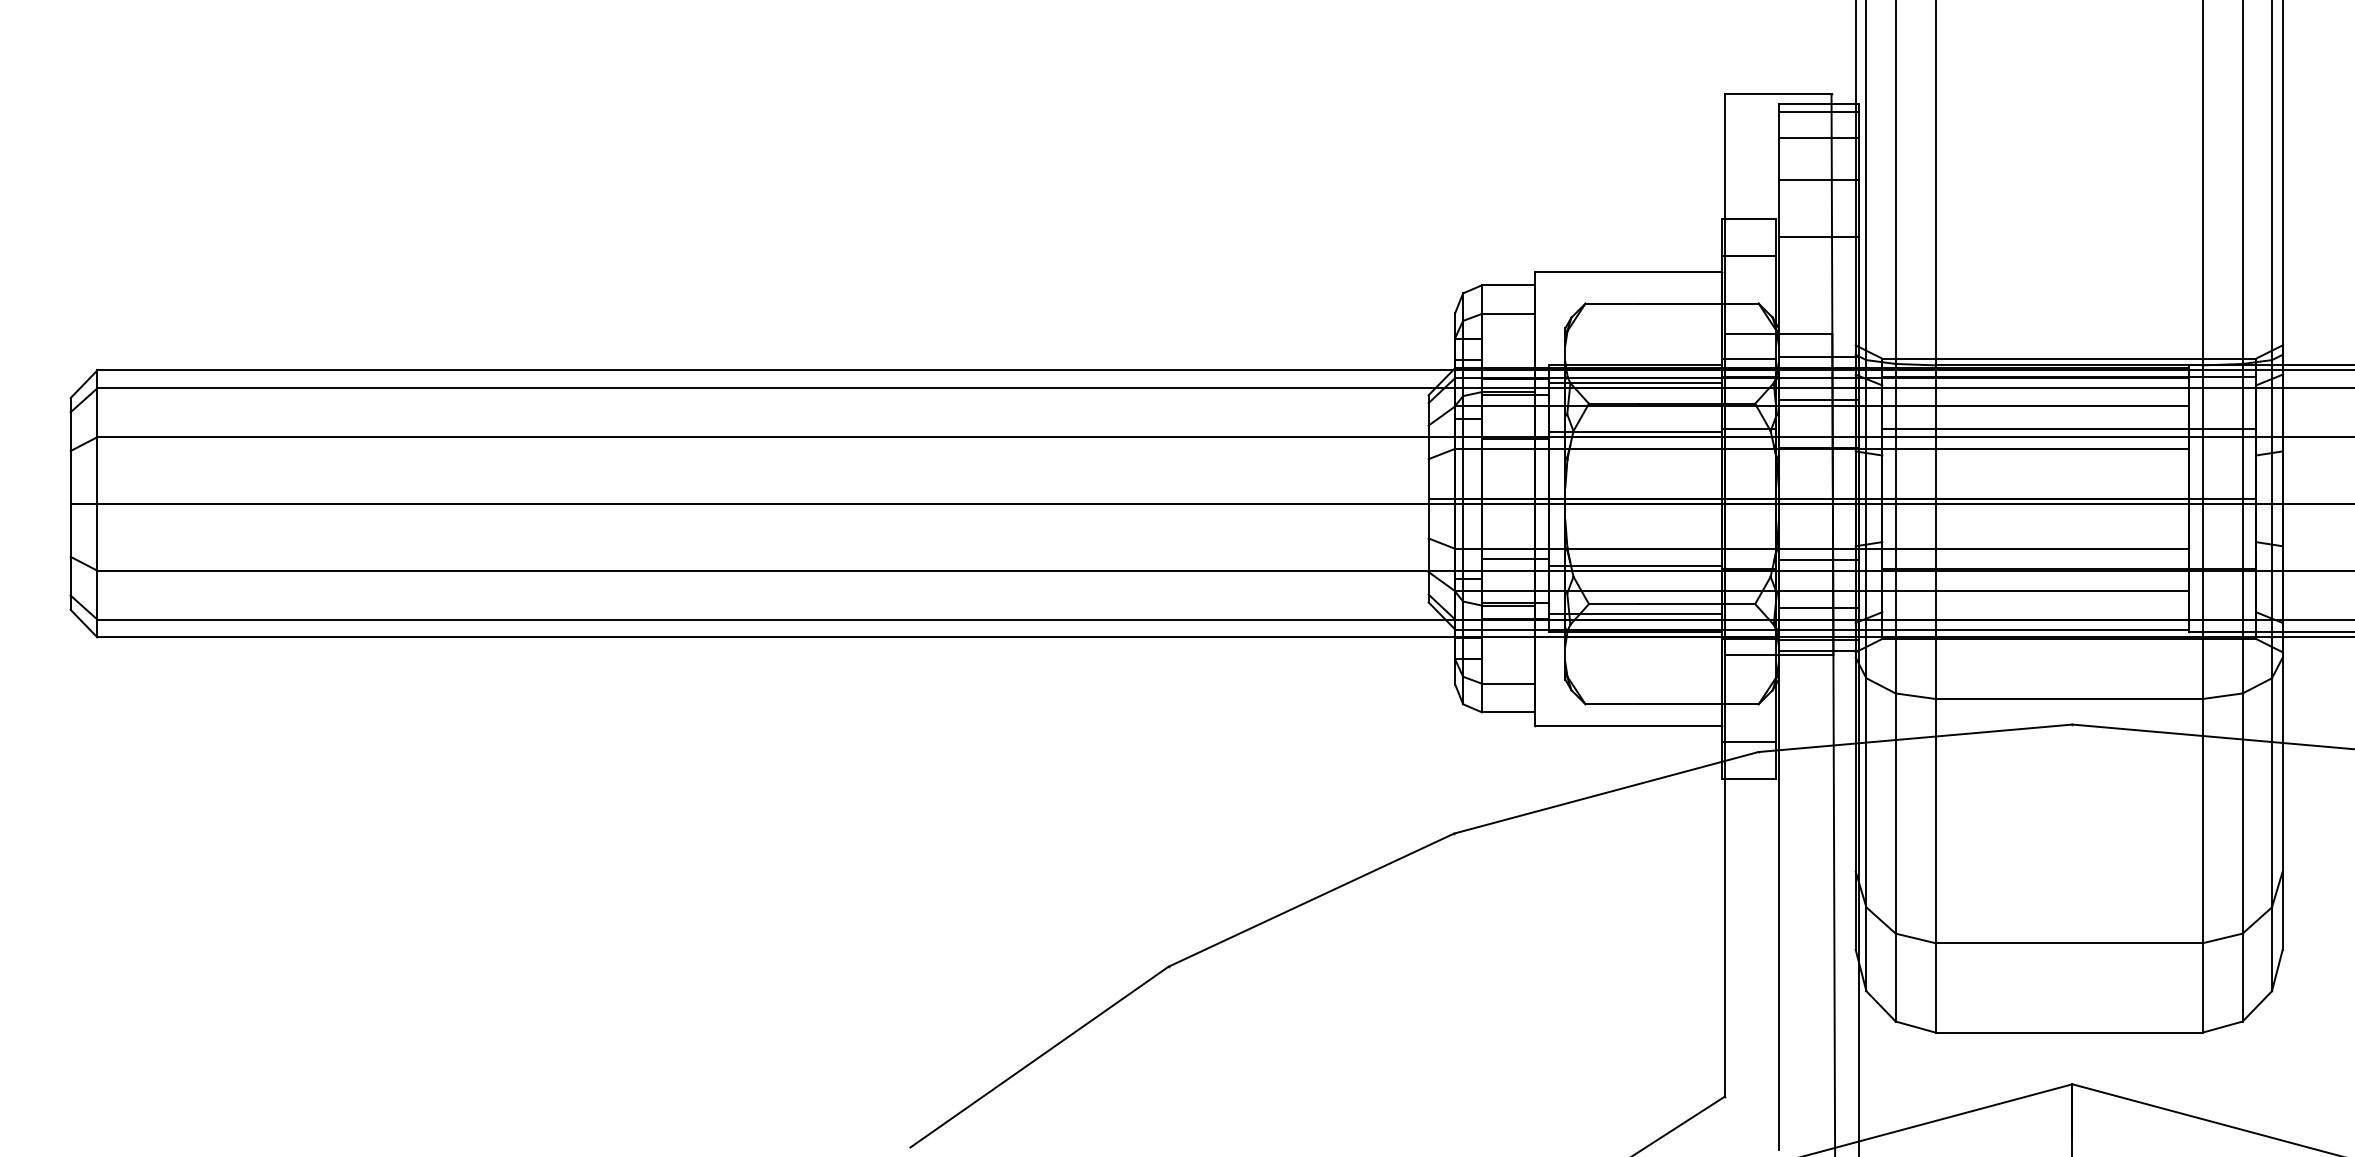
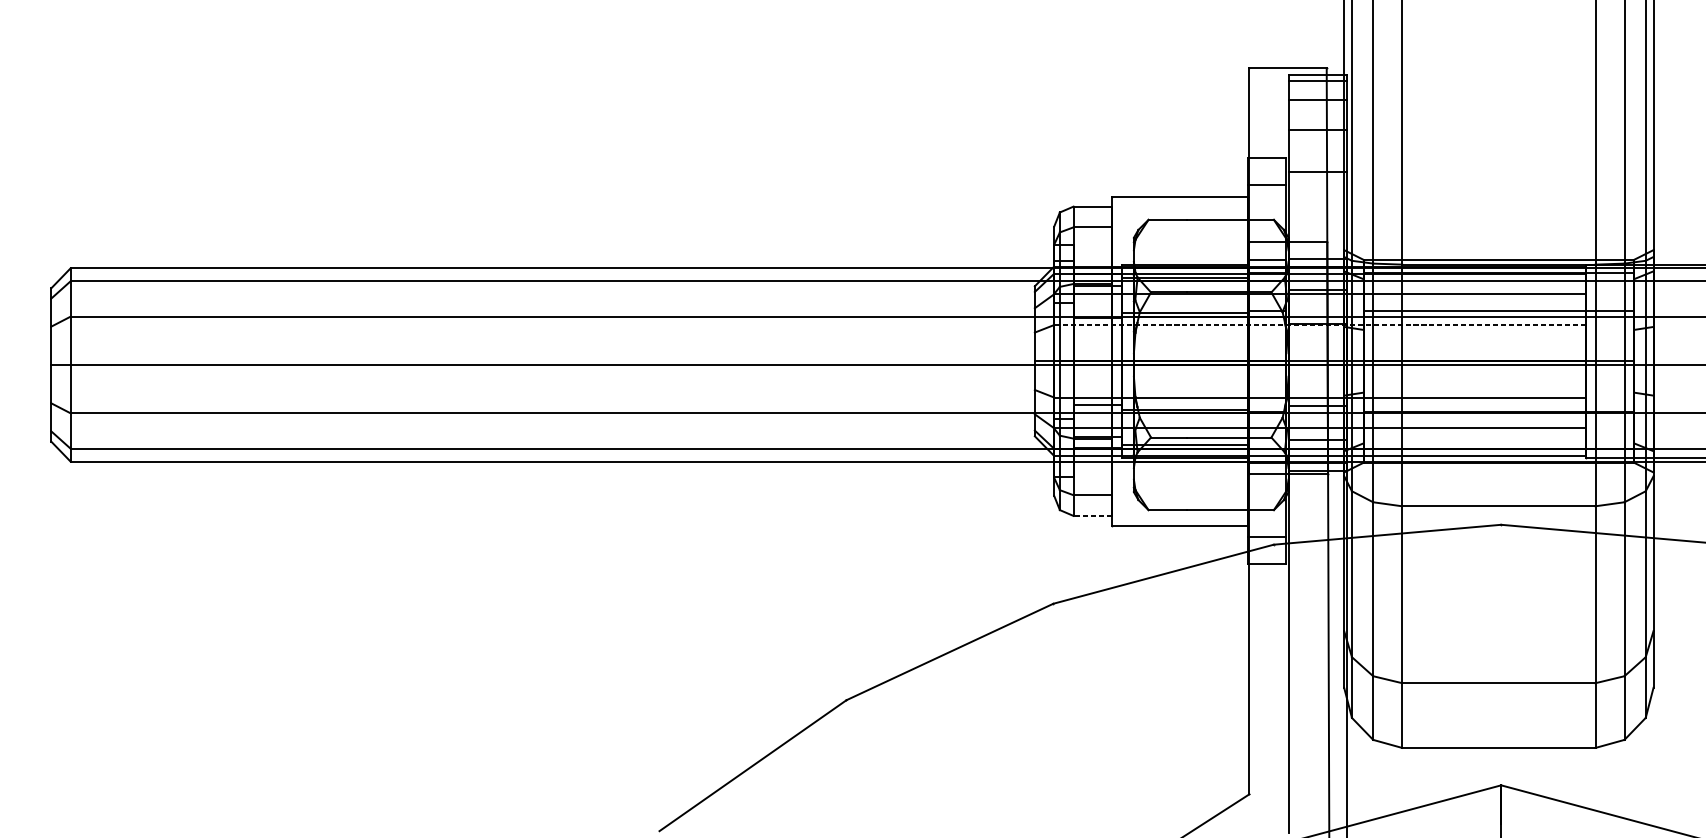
line: (1822, 448) -> (1320, 324), solid -> dashed
line: (1508, 712) -> (1092, 516), solid -> dashed

